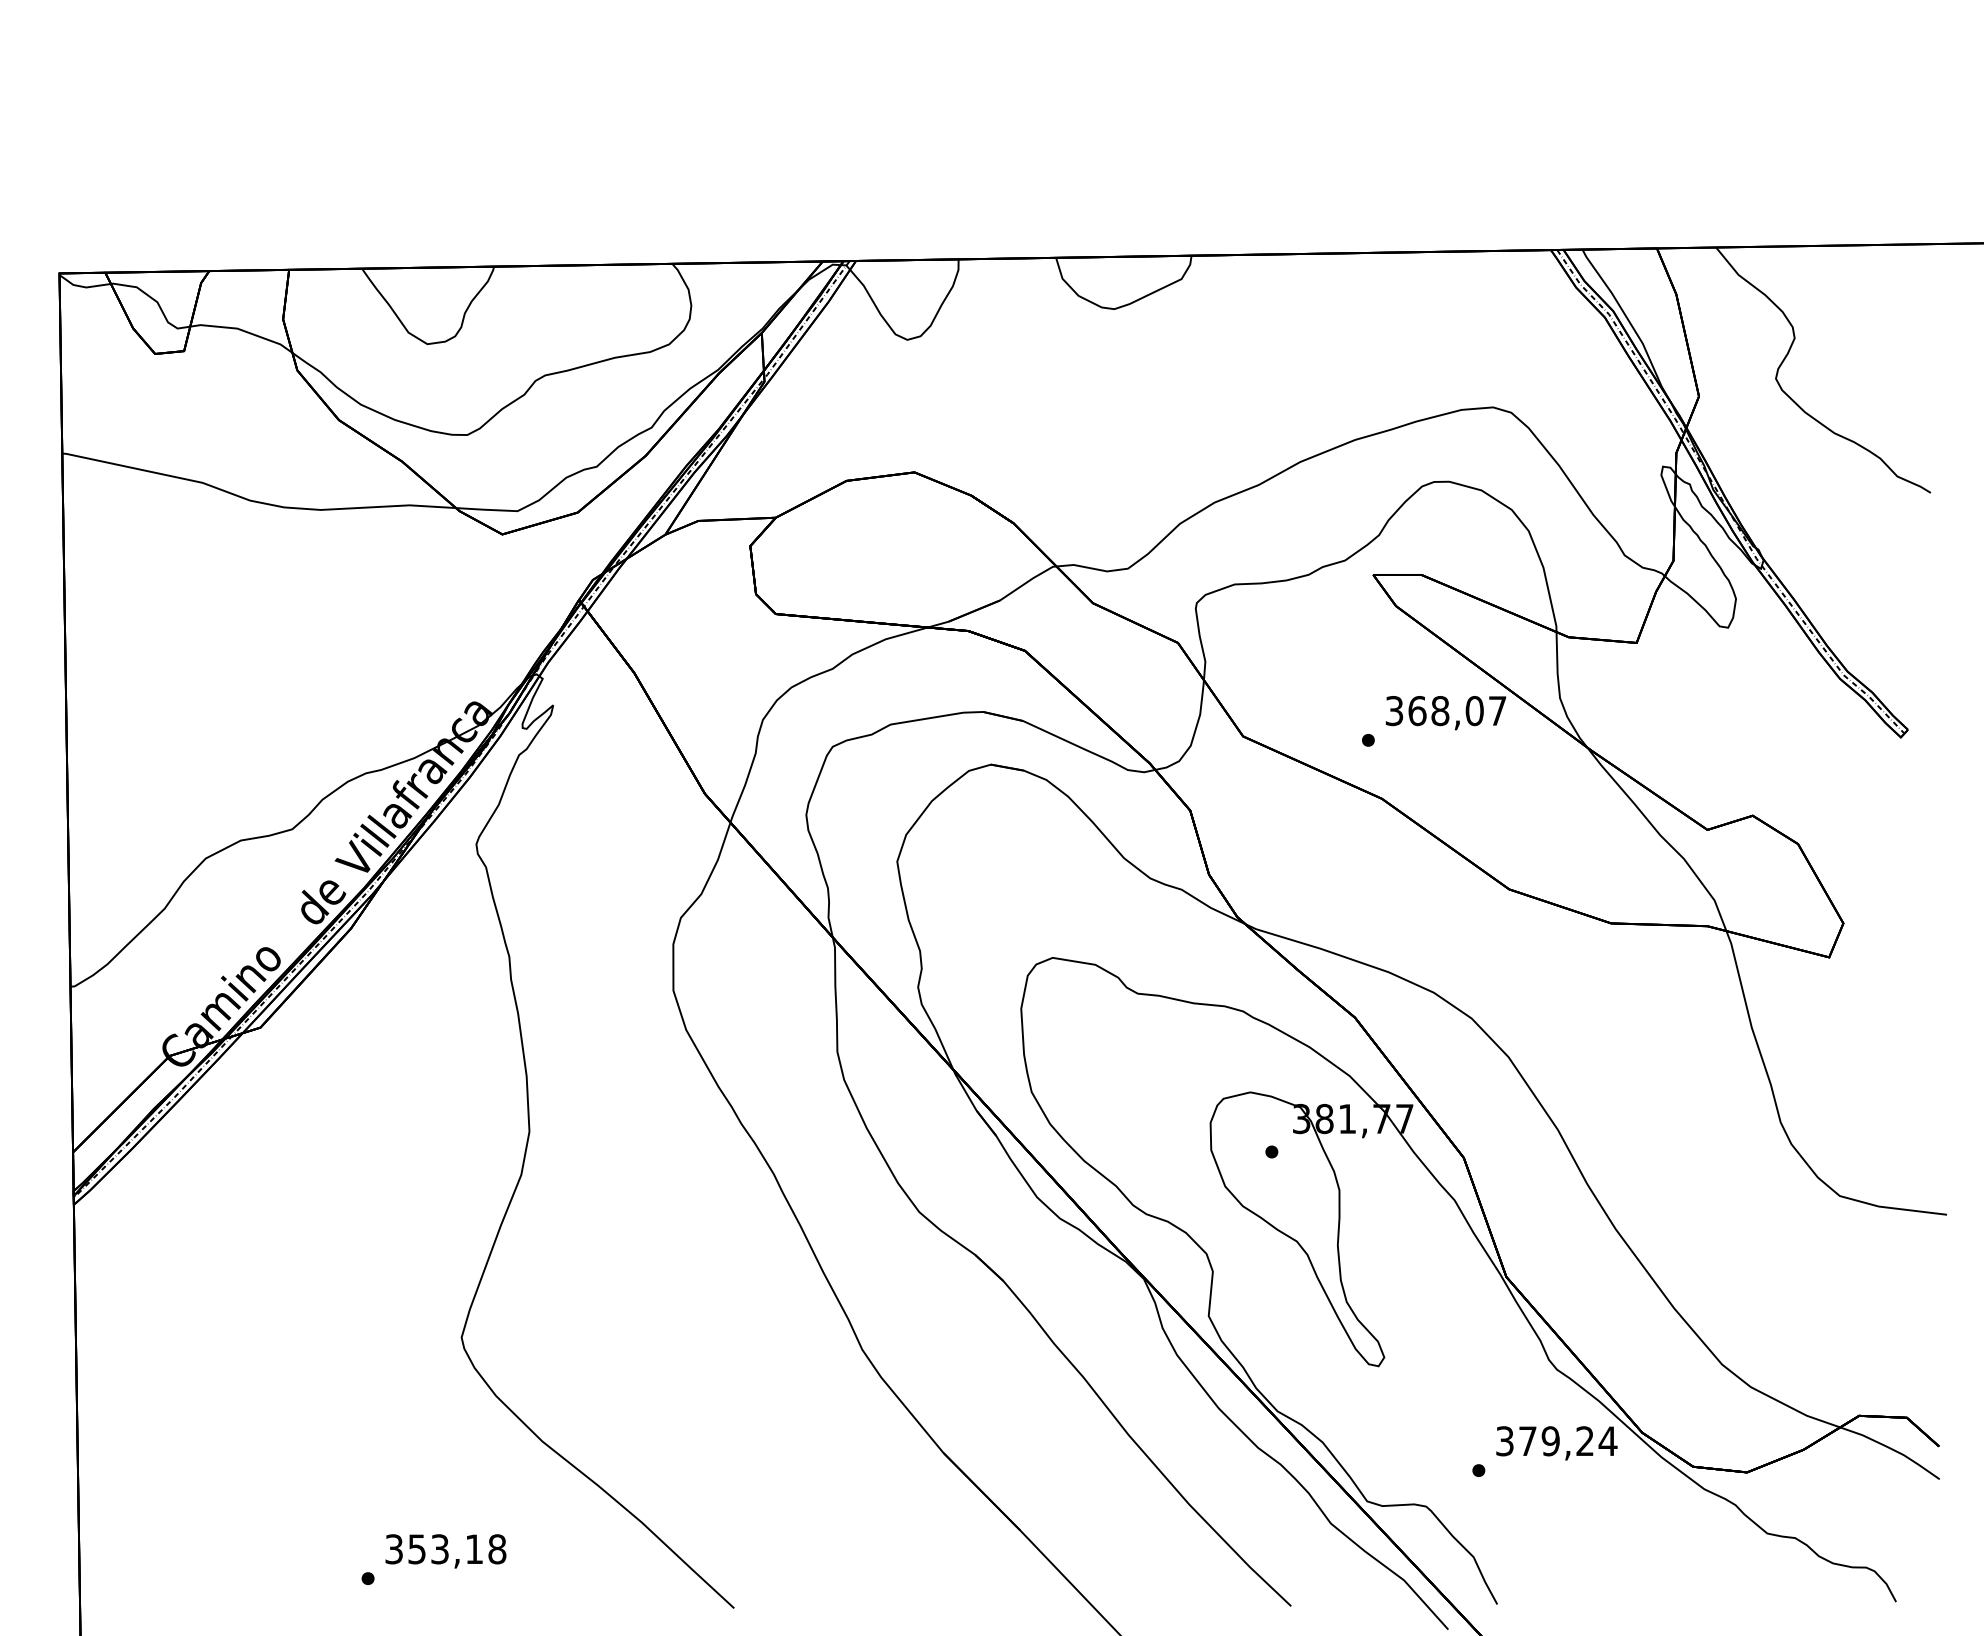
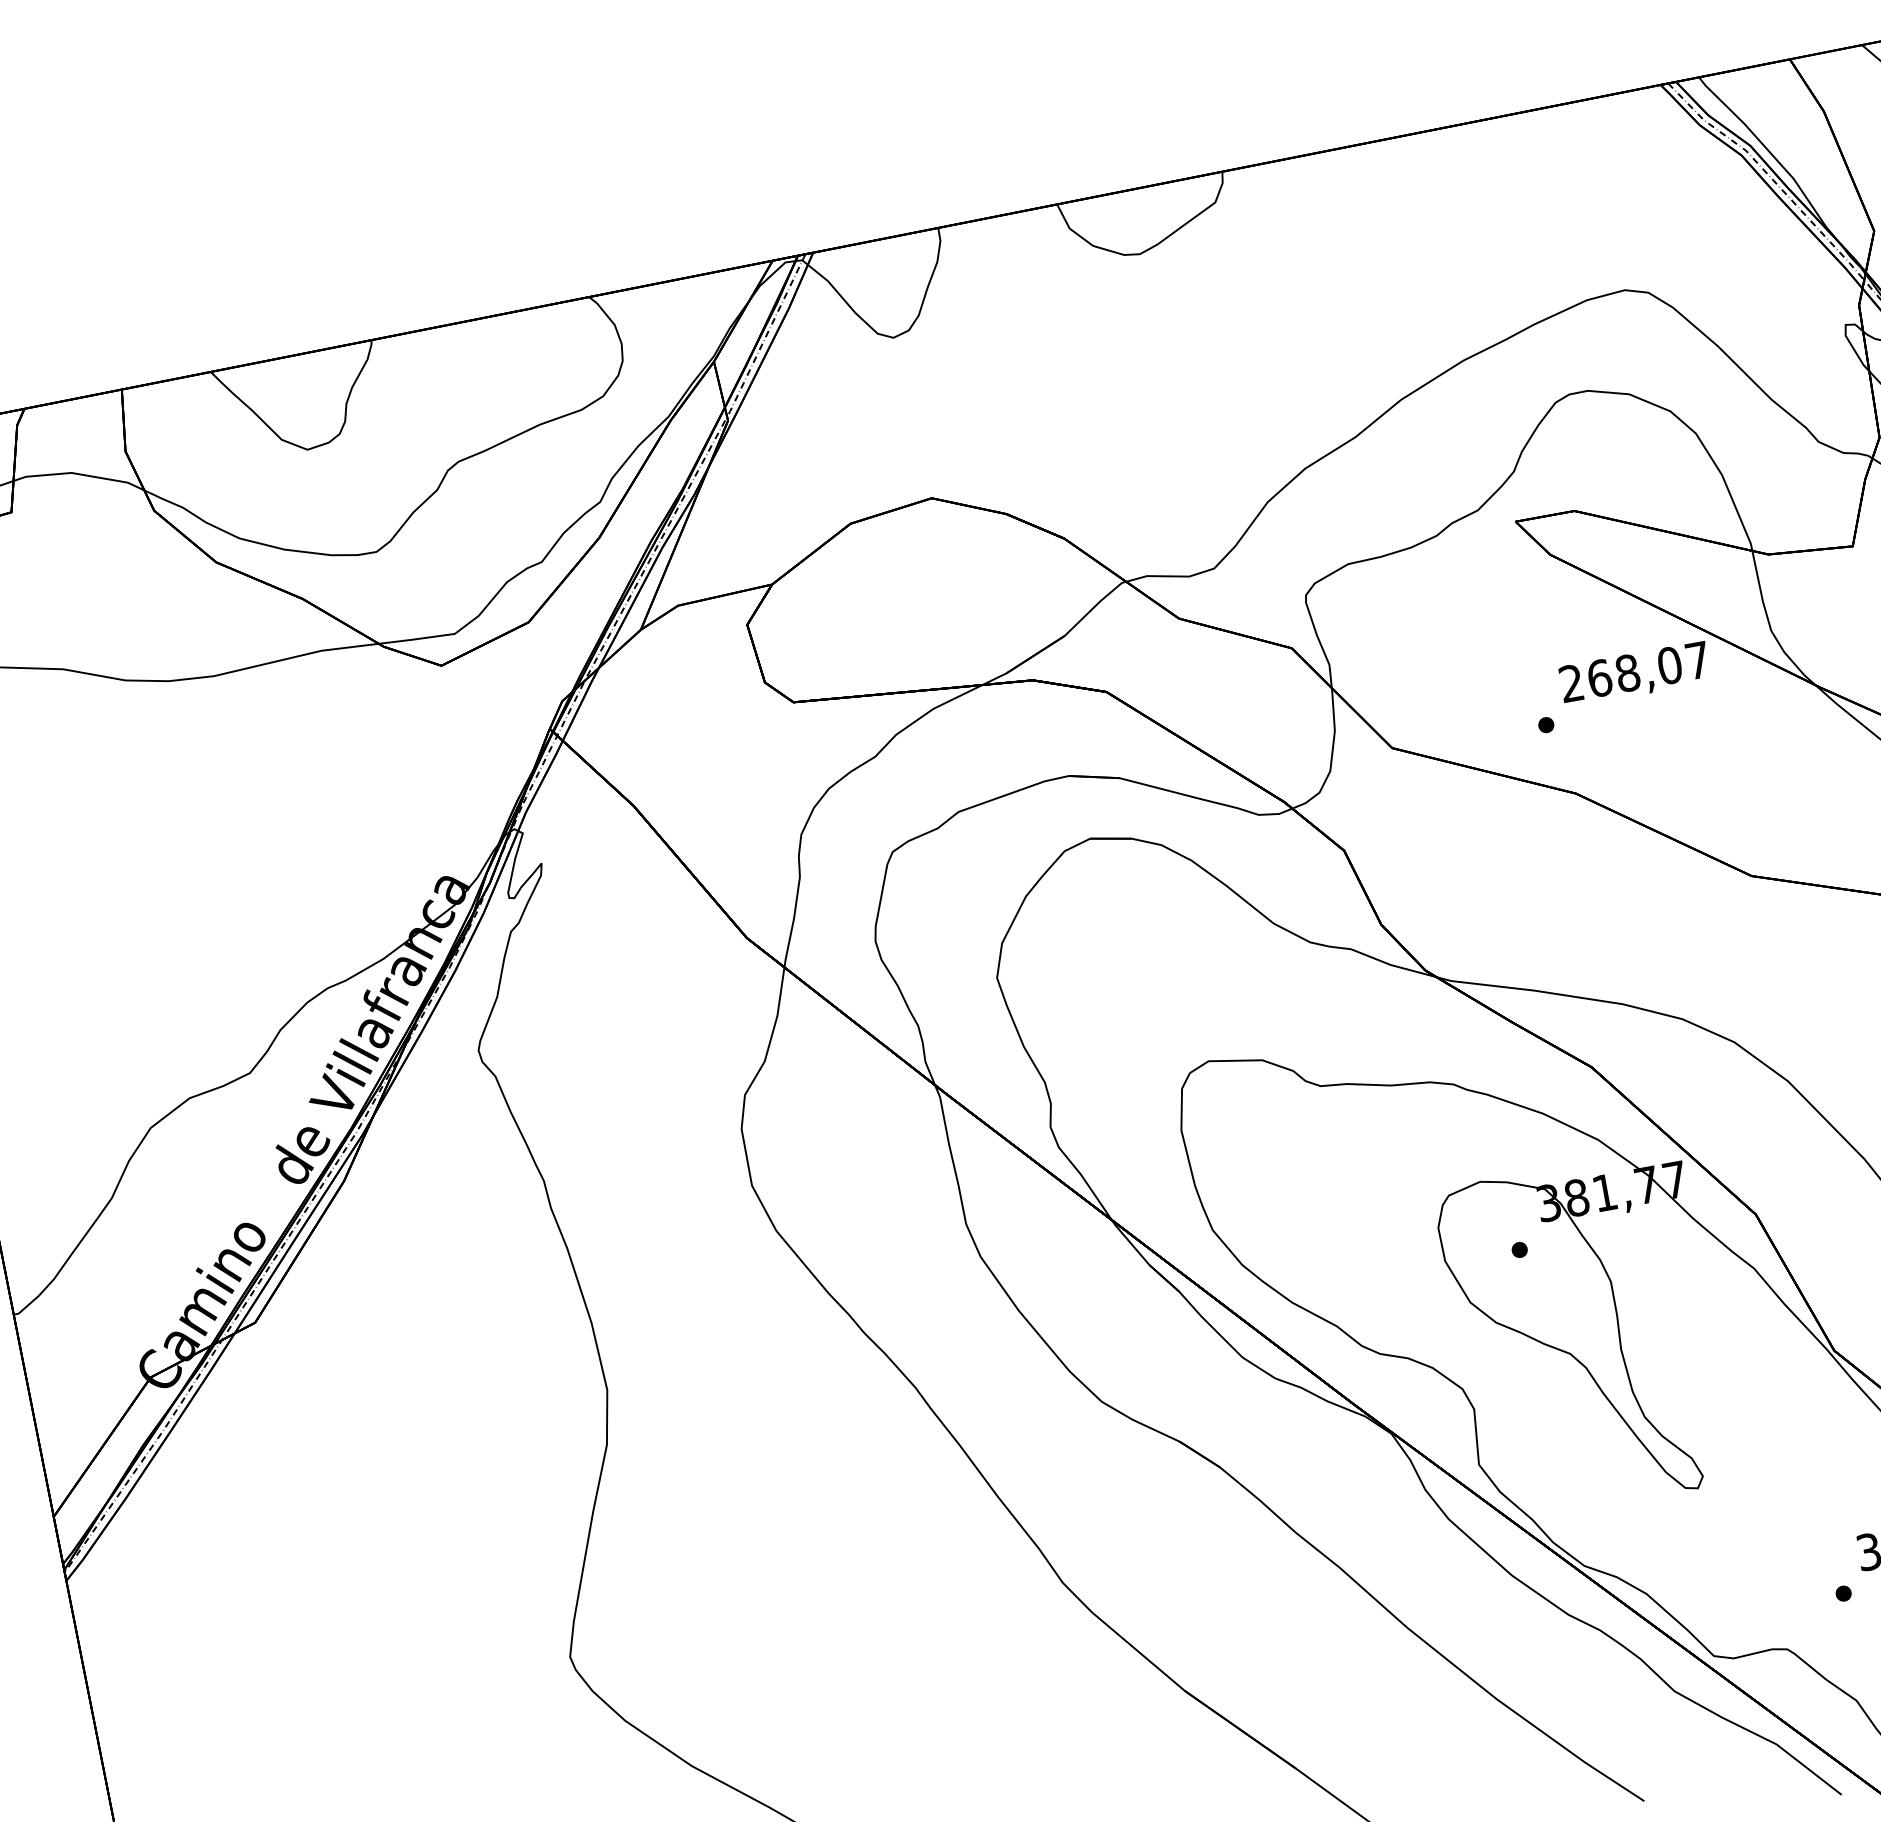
text: (1394, 711) -> (1571, 684), 368,07 -> 268,07

